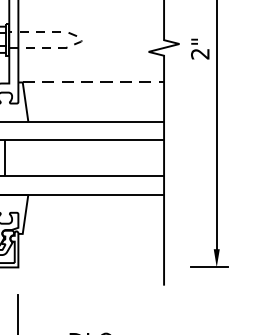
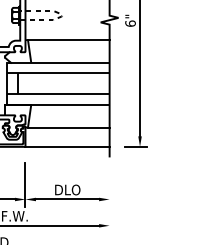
text: (200, 53) -> (130, 23), 2" -> 6"
line: (92, 83) -> (68, 40), dashed -> solid
line: (92, 233) -> (68, 127), added
line: (91, 266) -> (67, 146), added

